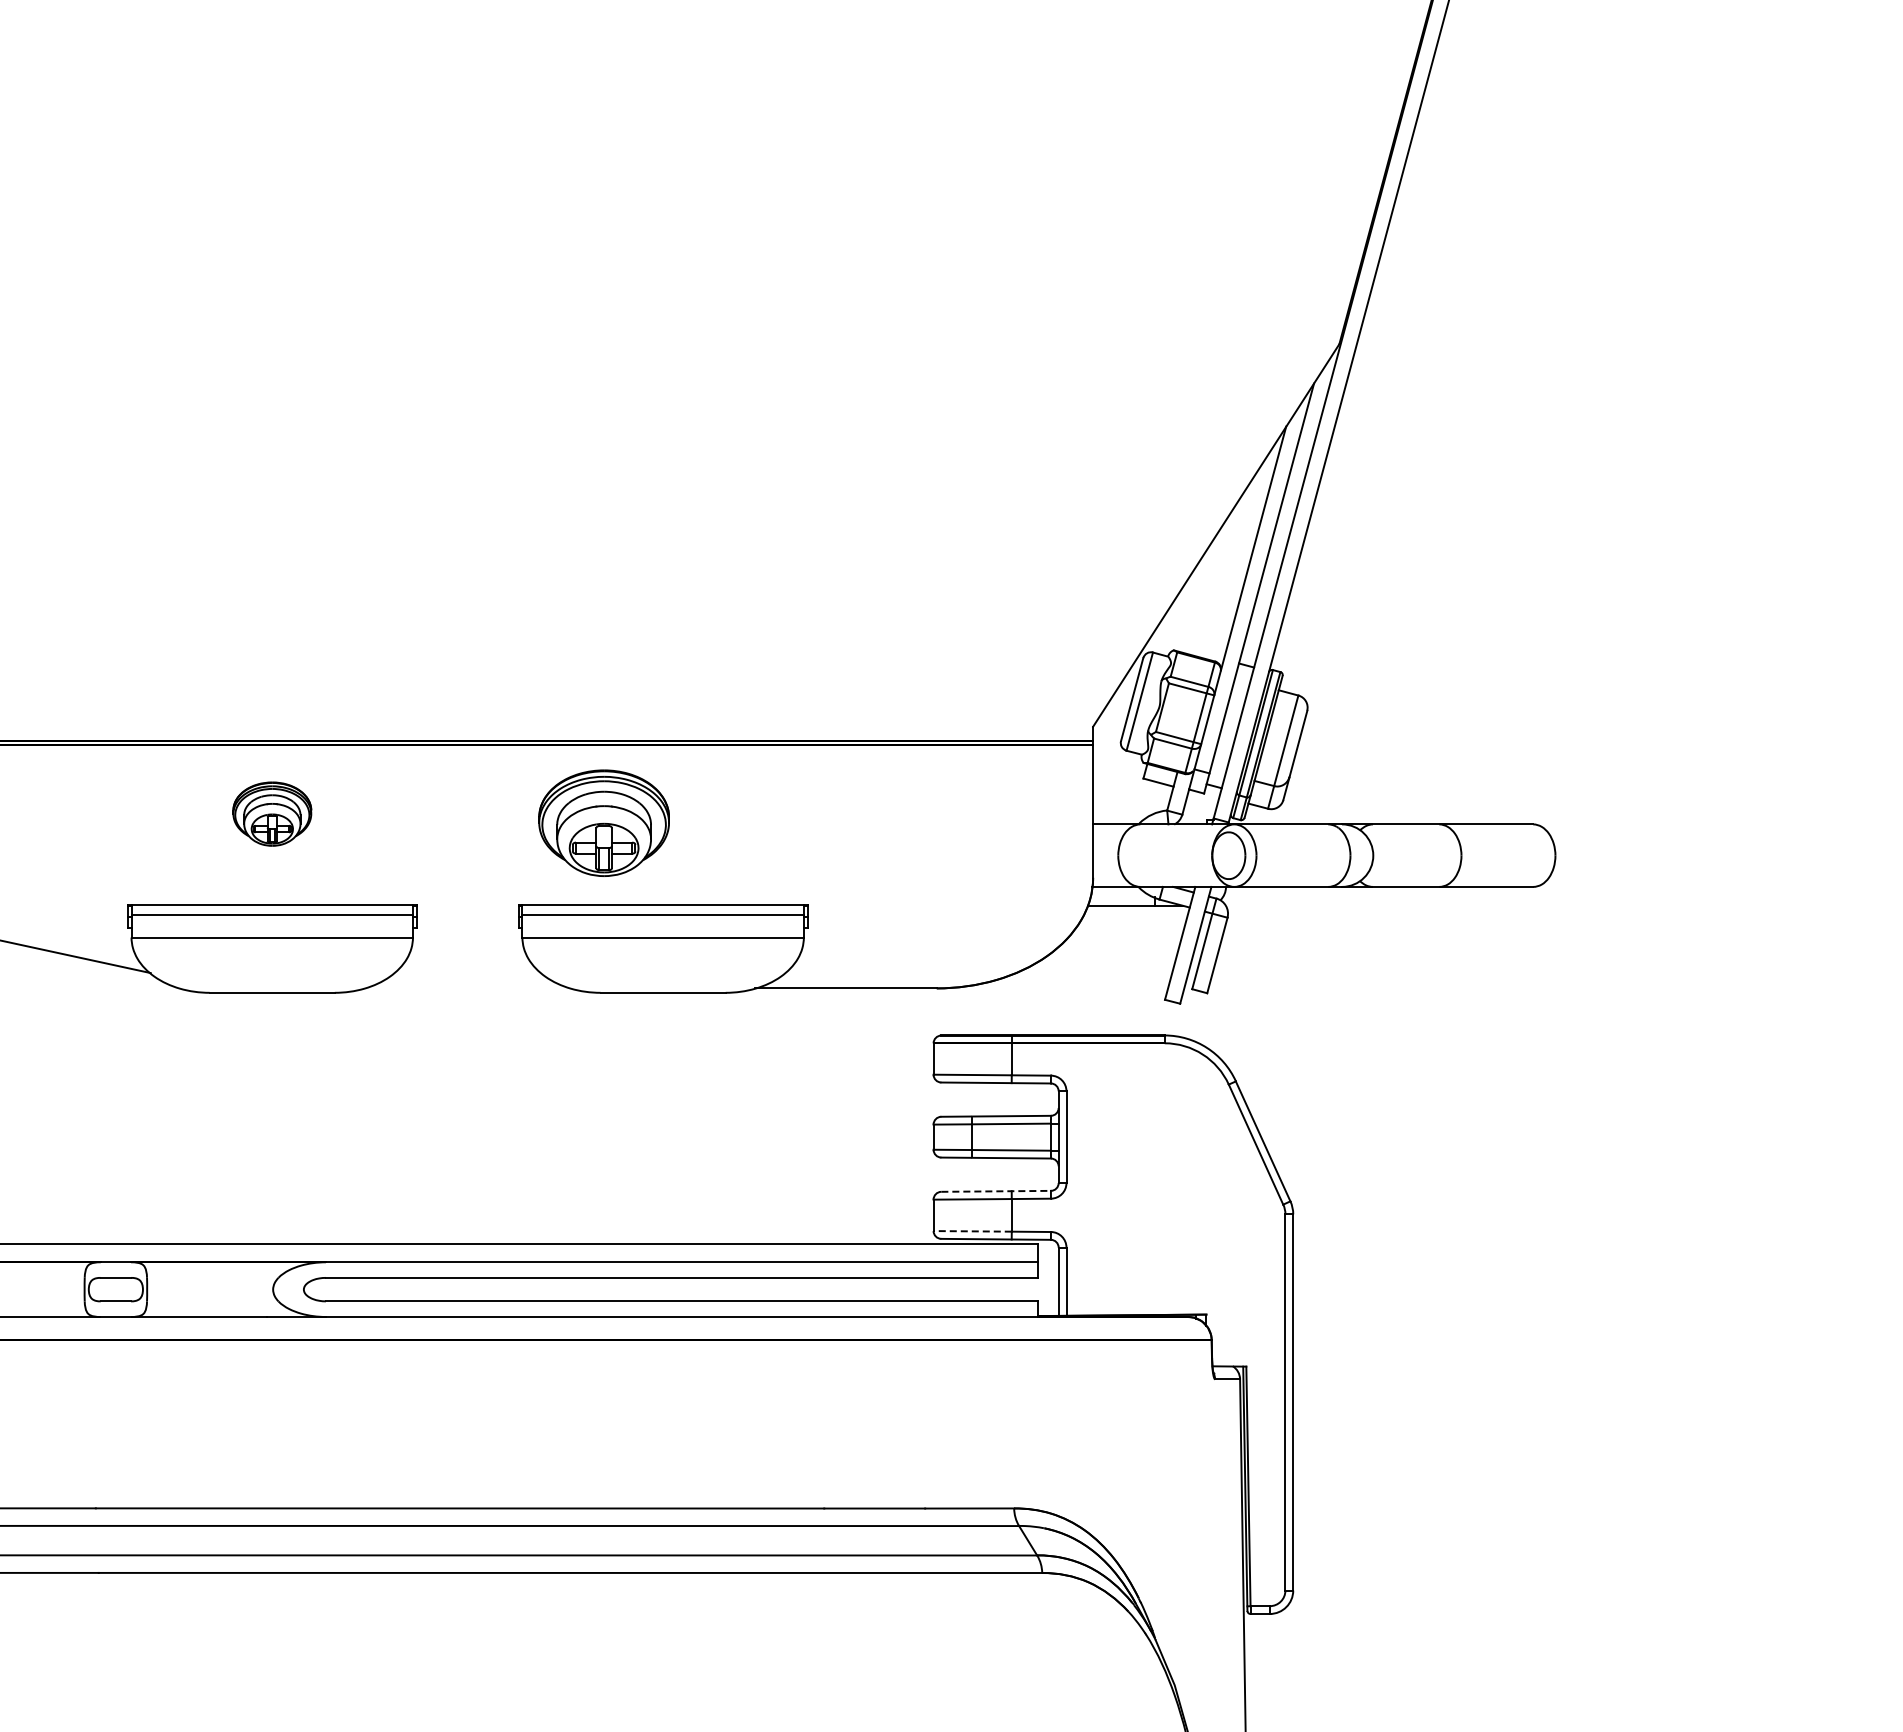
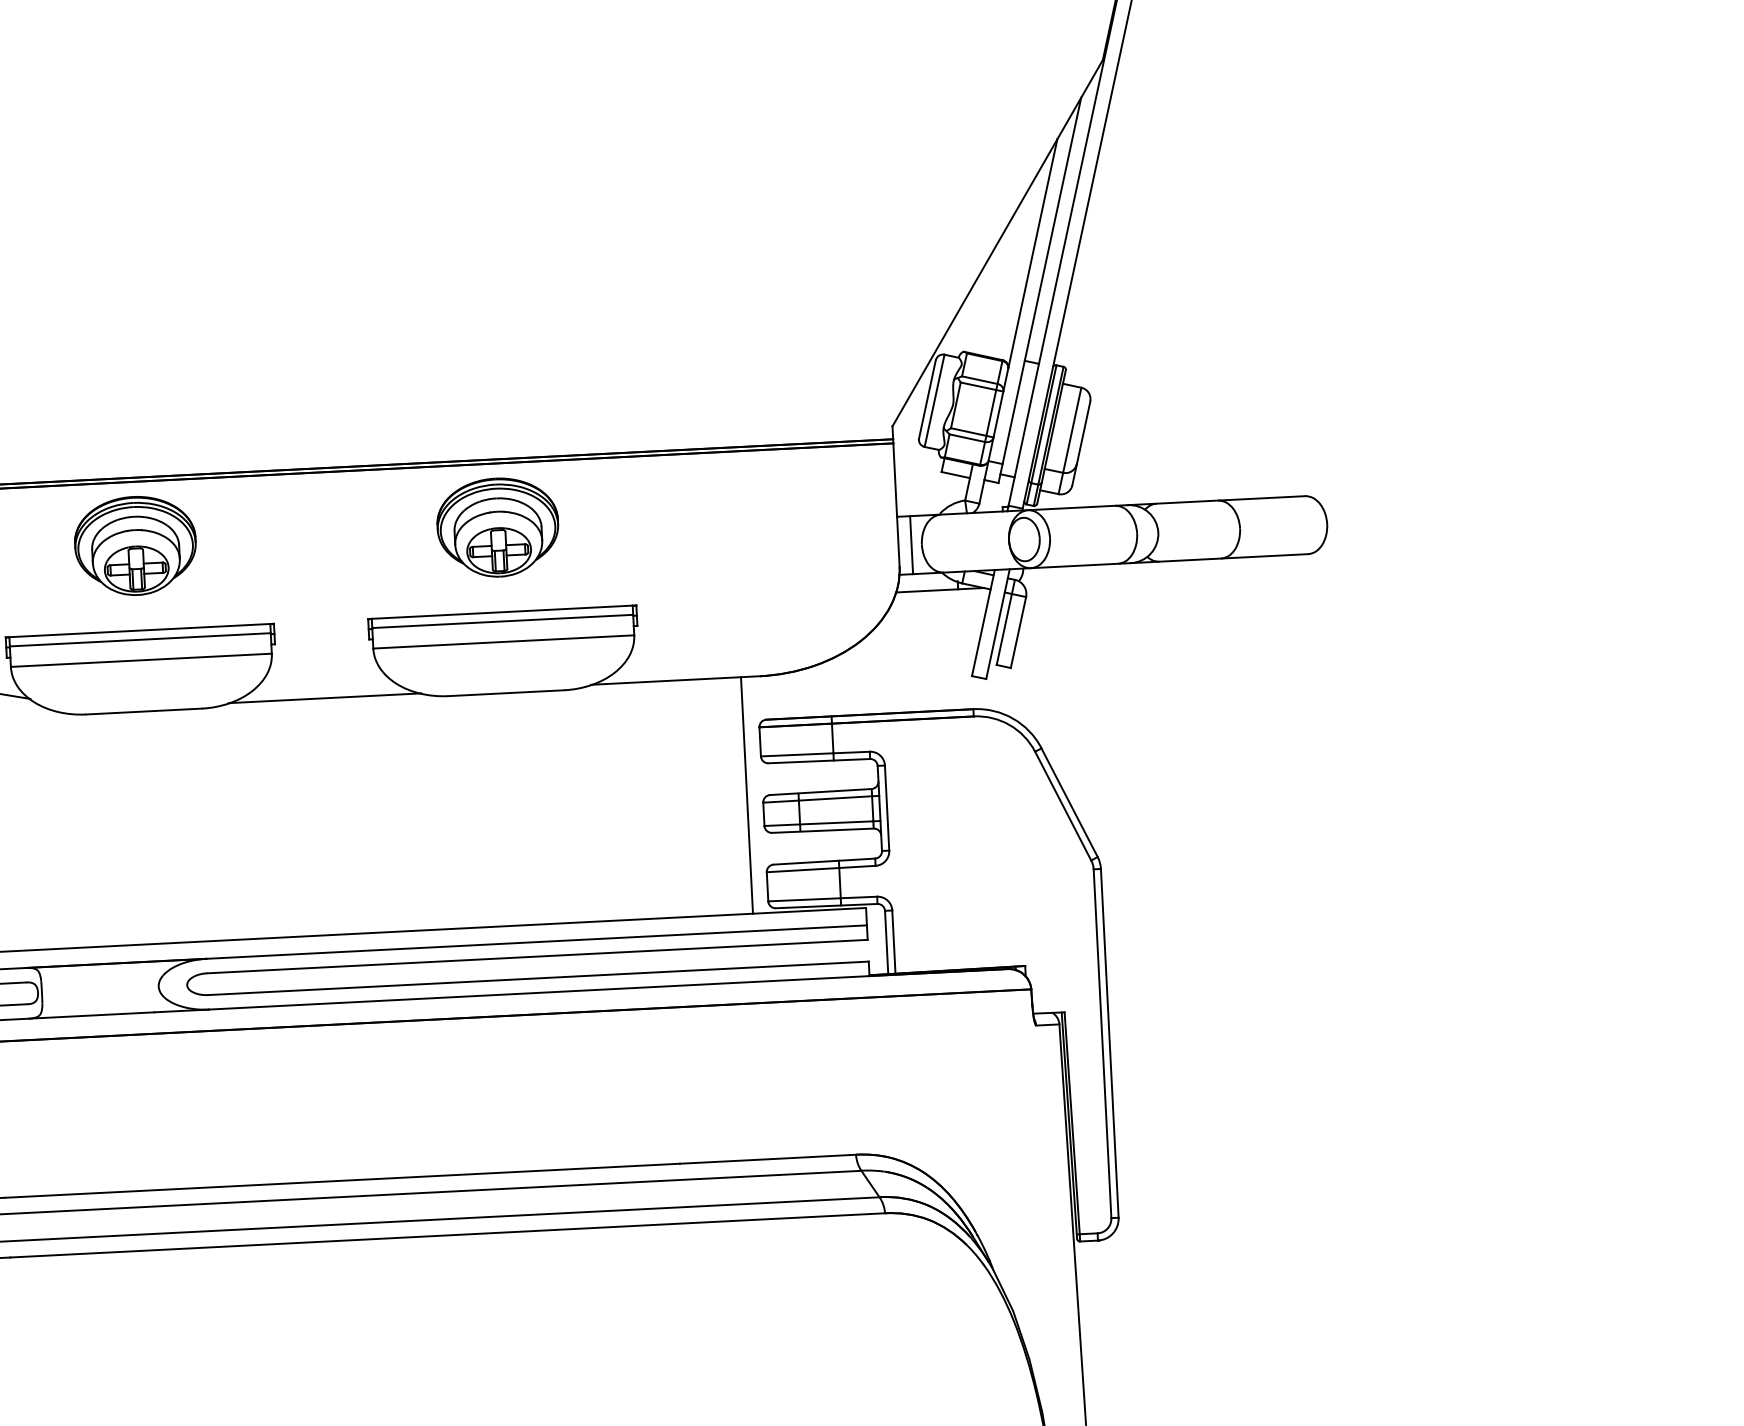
part: (272, 813) -> (135, 545), size x1.67
part: (603, 822) -> (497, 526), moved
line: (1107, 855) -> (911, 545), added
line: (467, 988) -> (324, 698), added
line: (916, 1115) -> (747, 795), added
line: (996, 1191) -> (824, 861), dashed -> solid
line: (972, 1231) -> (804, 899), dashed -> solid

